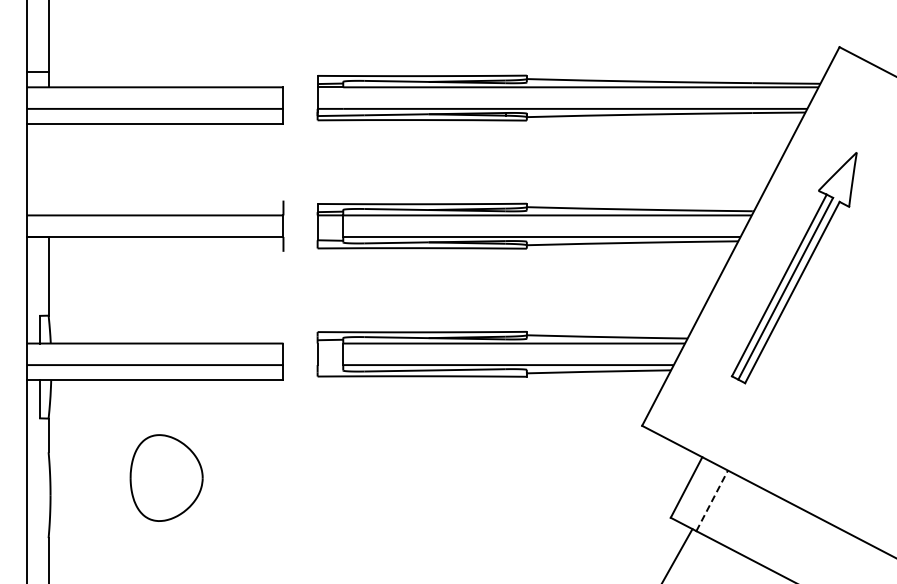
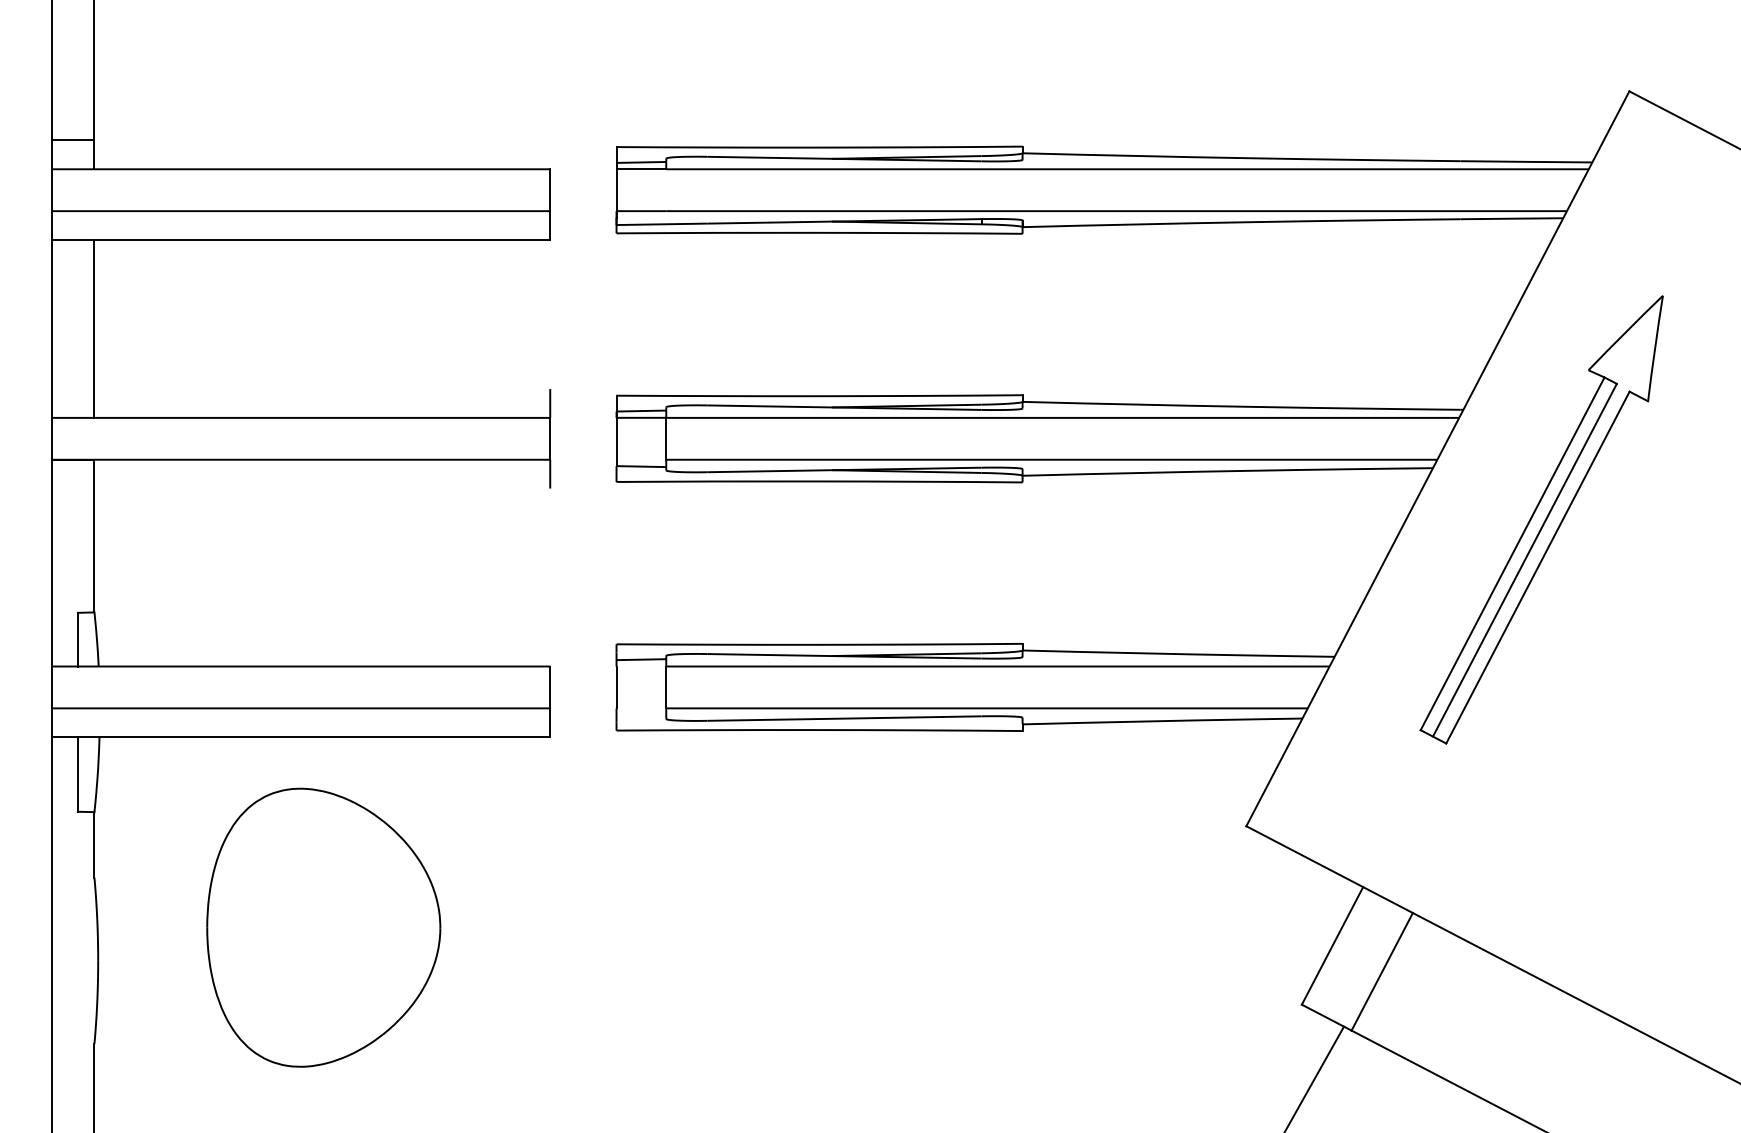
line: (48, 169) -> (94, 328), added
part: (166, 477) -> (323, 926), size x1.67
line: (712, 500) -> (1382, 971), dashed -> solid

